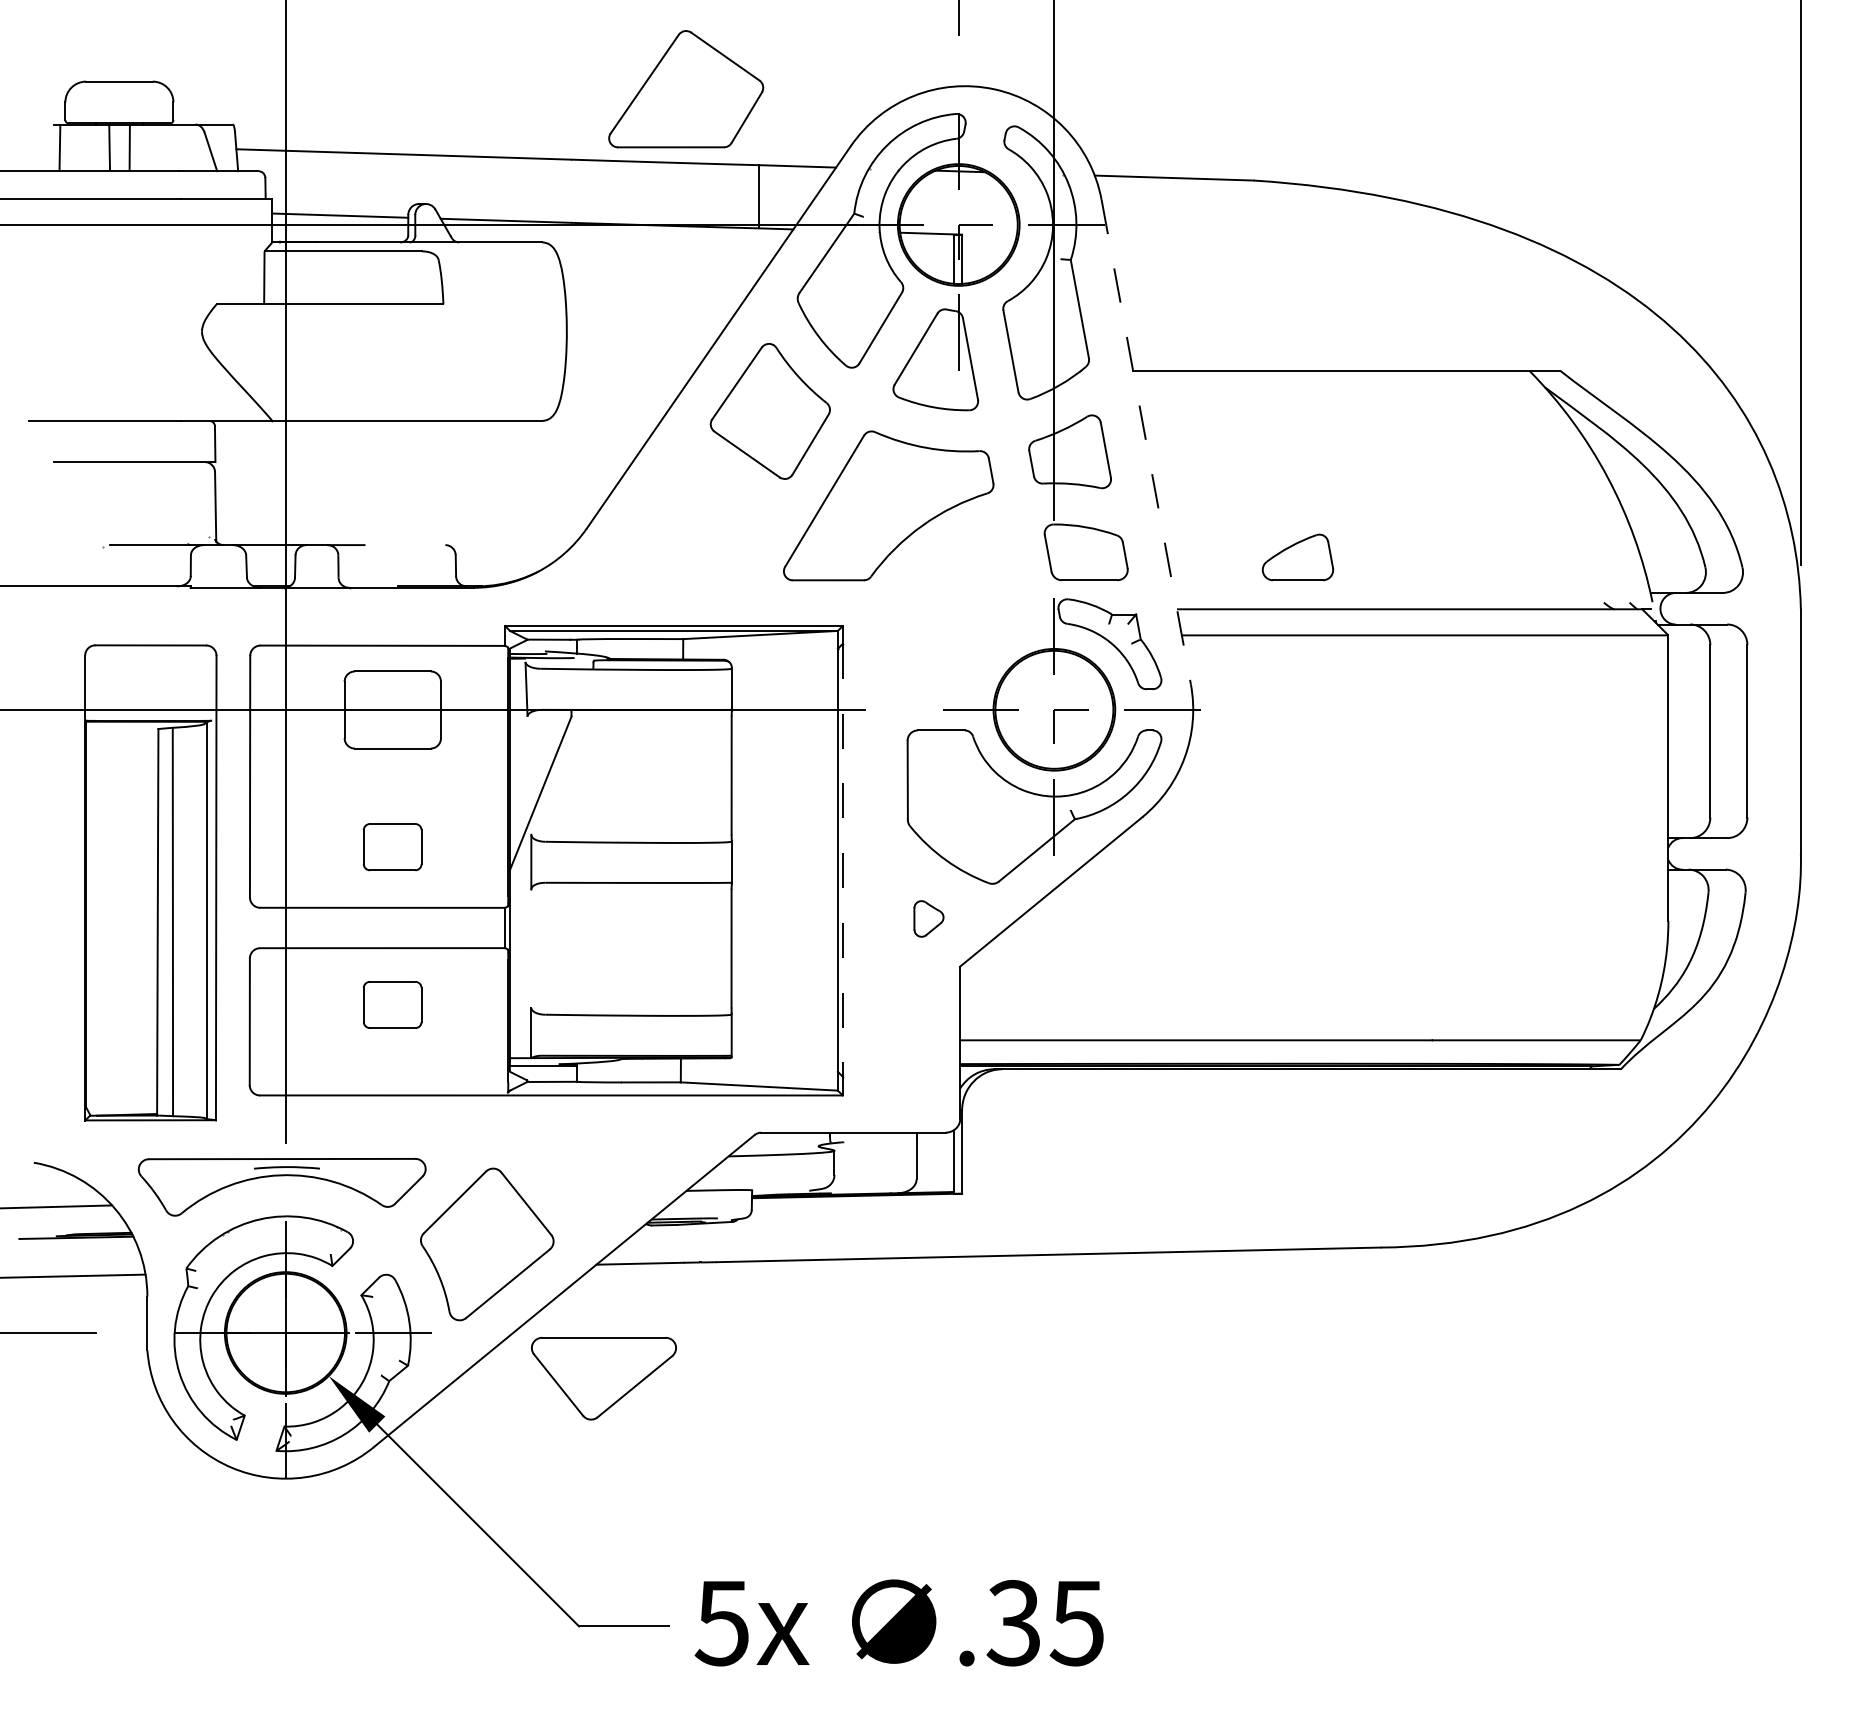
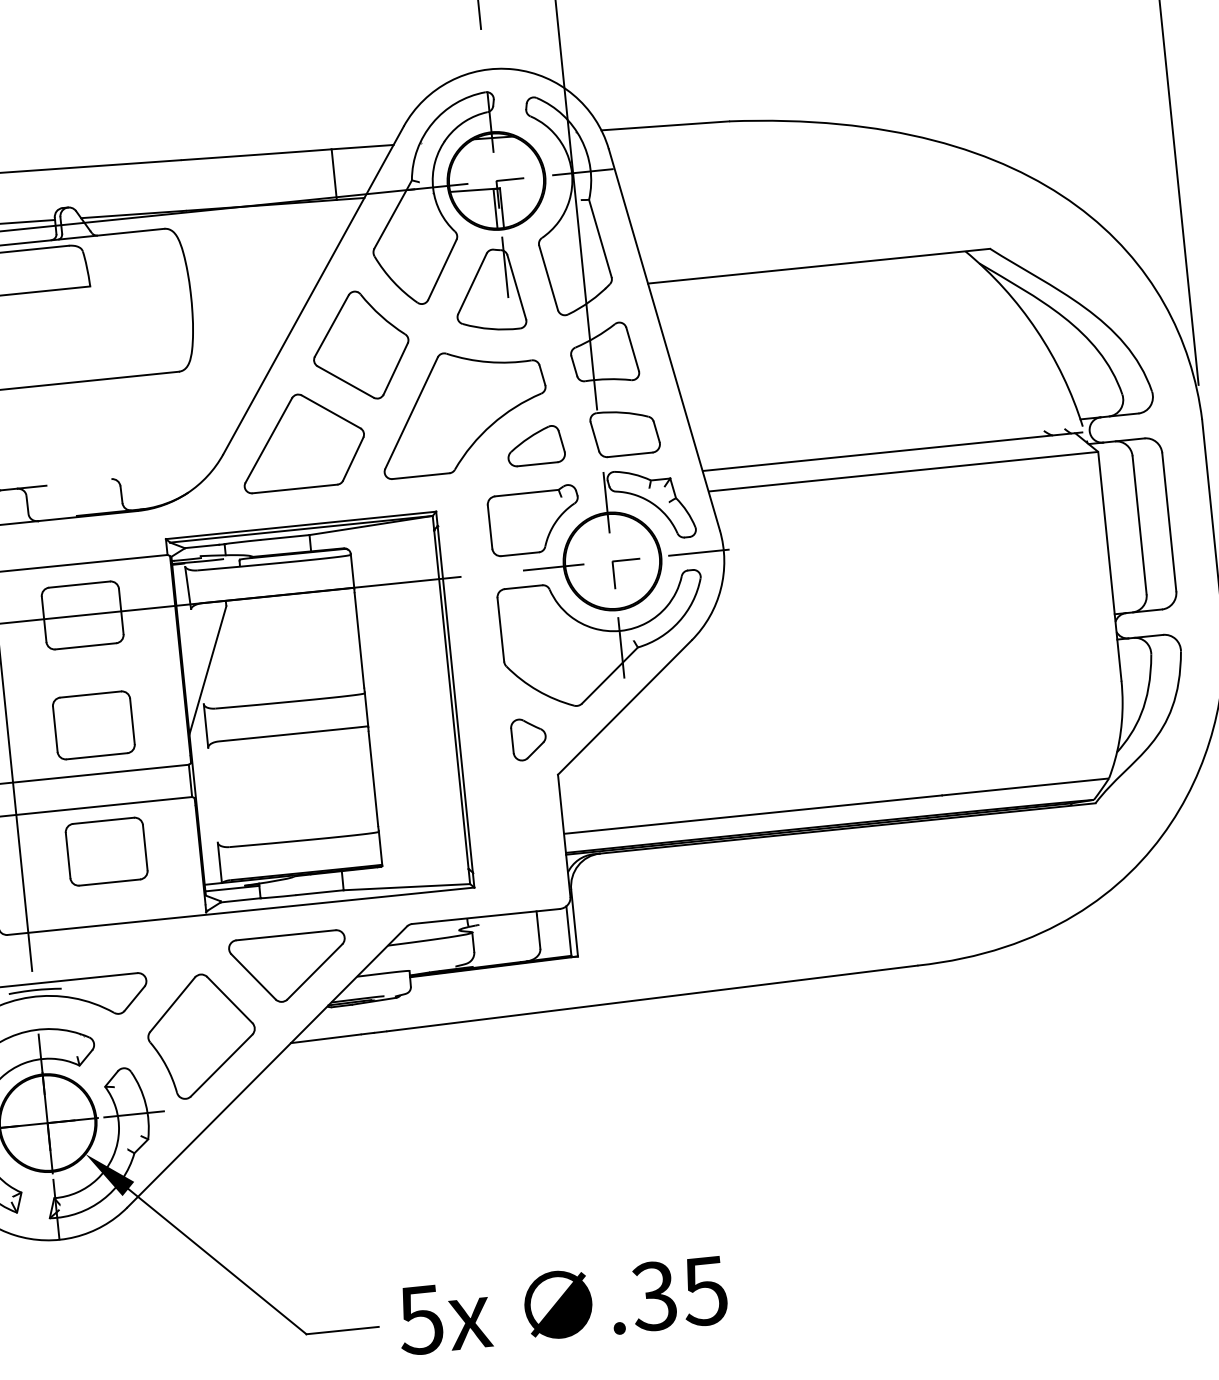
part: (686, 89) -> (302, 441), moved
line: (1146, 442) -> (664, 339), dashed -> solid
part: (1297, 557) -> (535, 446), moved
part: (963, 649) -> (534, 520), added
part: (392, 846) -> (93, 724), size x1.67
line: (842, 860) -> (455, 699), dashed -> solid
part: (928, 918) -> (528, 738), size x1.43
part: (392, 1004) -> (106, 851), size x1.67
part: (603, 1378) -> (288, 967), moved

